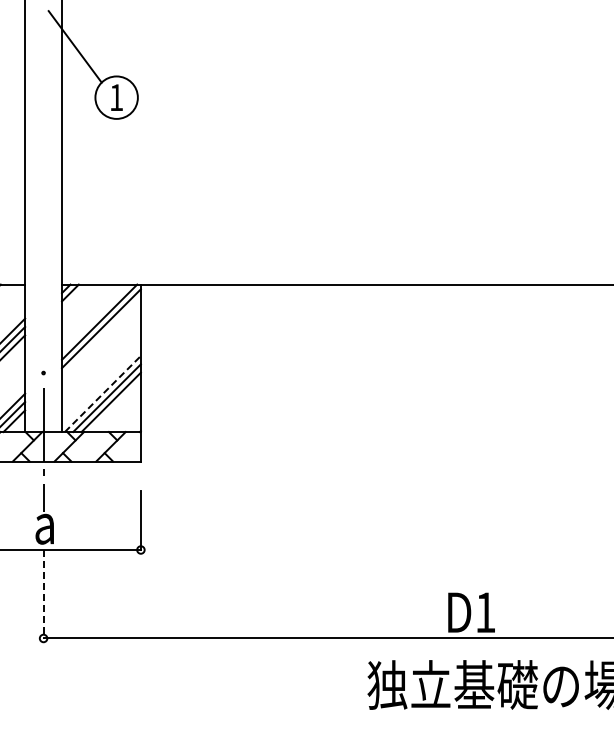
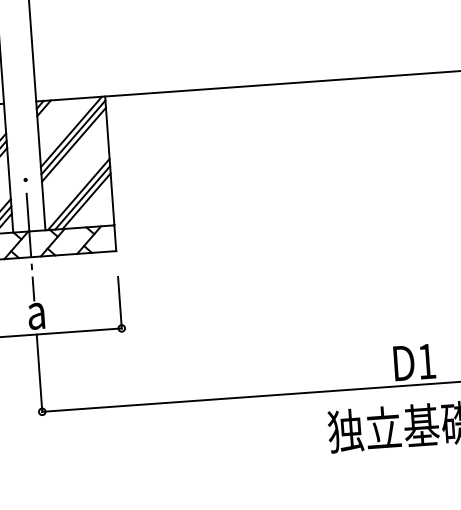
line: (101, 336) -> (73, 144), added
line: (102, 394) -> (78, 194), dashed -> solid
line: (43, 595) -> (39, 374), dashed -> solid

